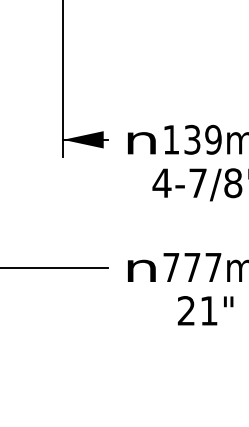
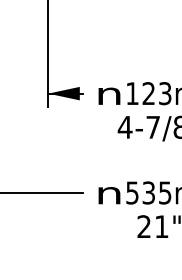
text: (202, 139) -> (156, 93), 139 -> 123
text: (192, 267) -> (148, 192), 777 -> 535

